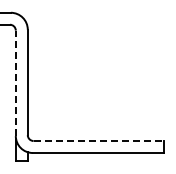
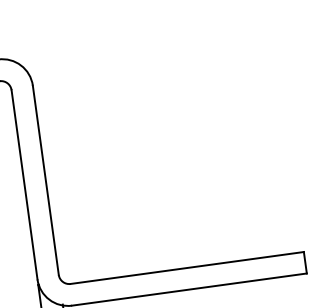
line: (15, 83) -> (24, 185), dashed -> solid
line: (98, 141) -> (187, 268), dashed -> solid

